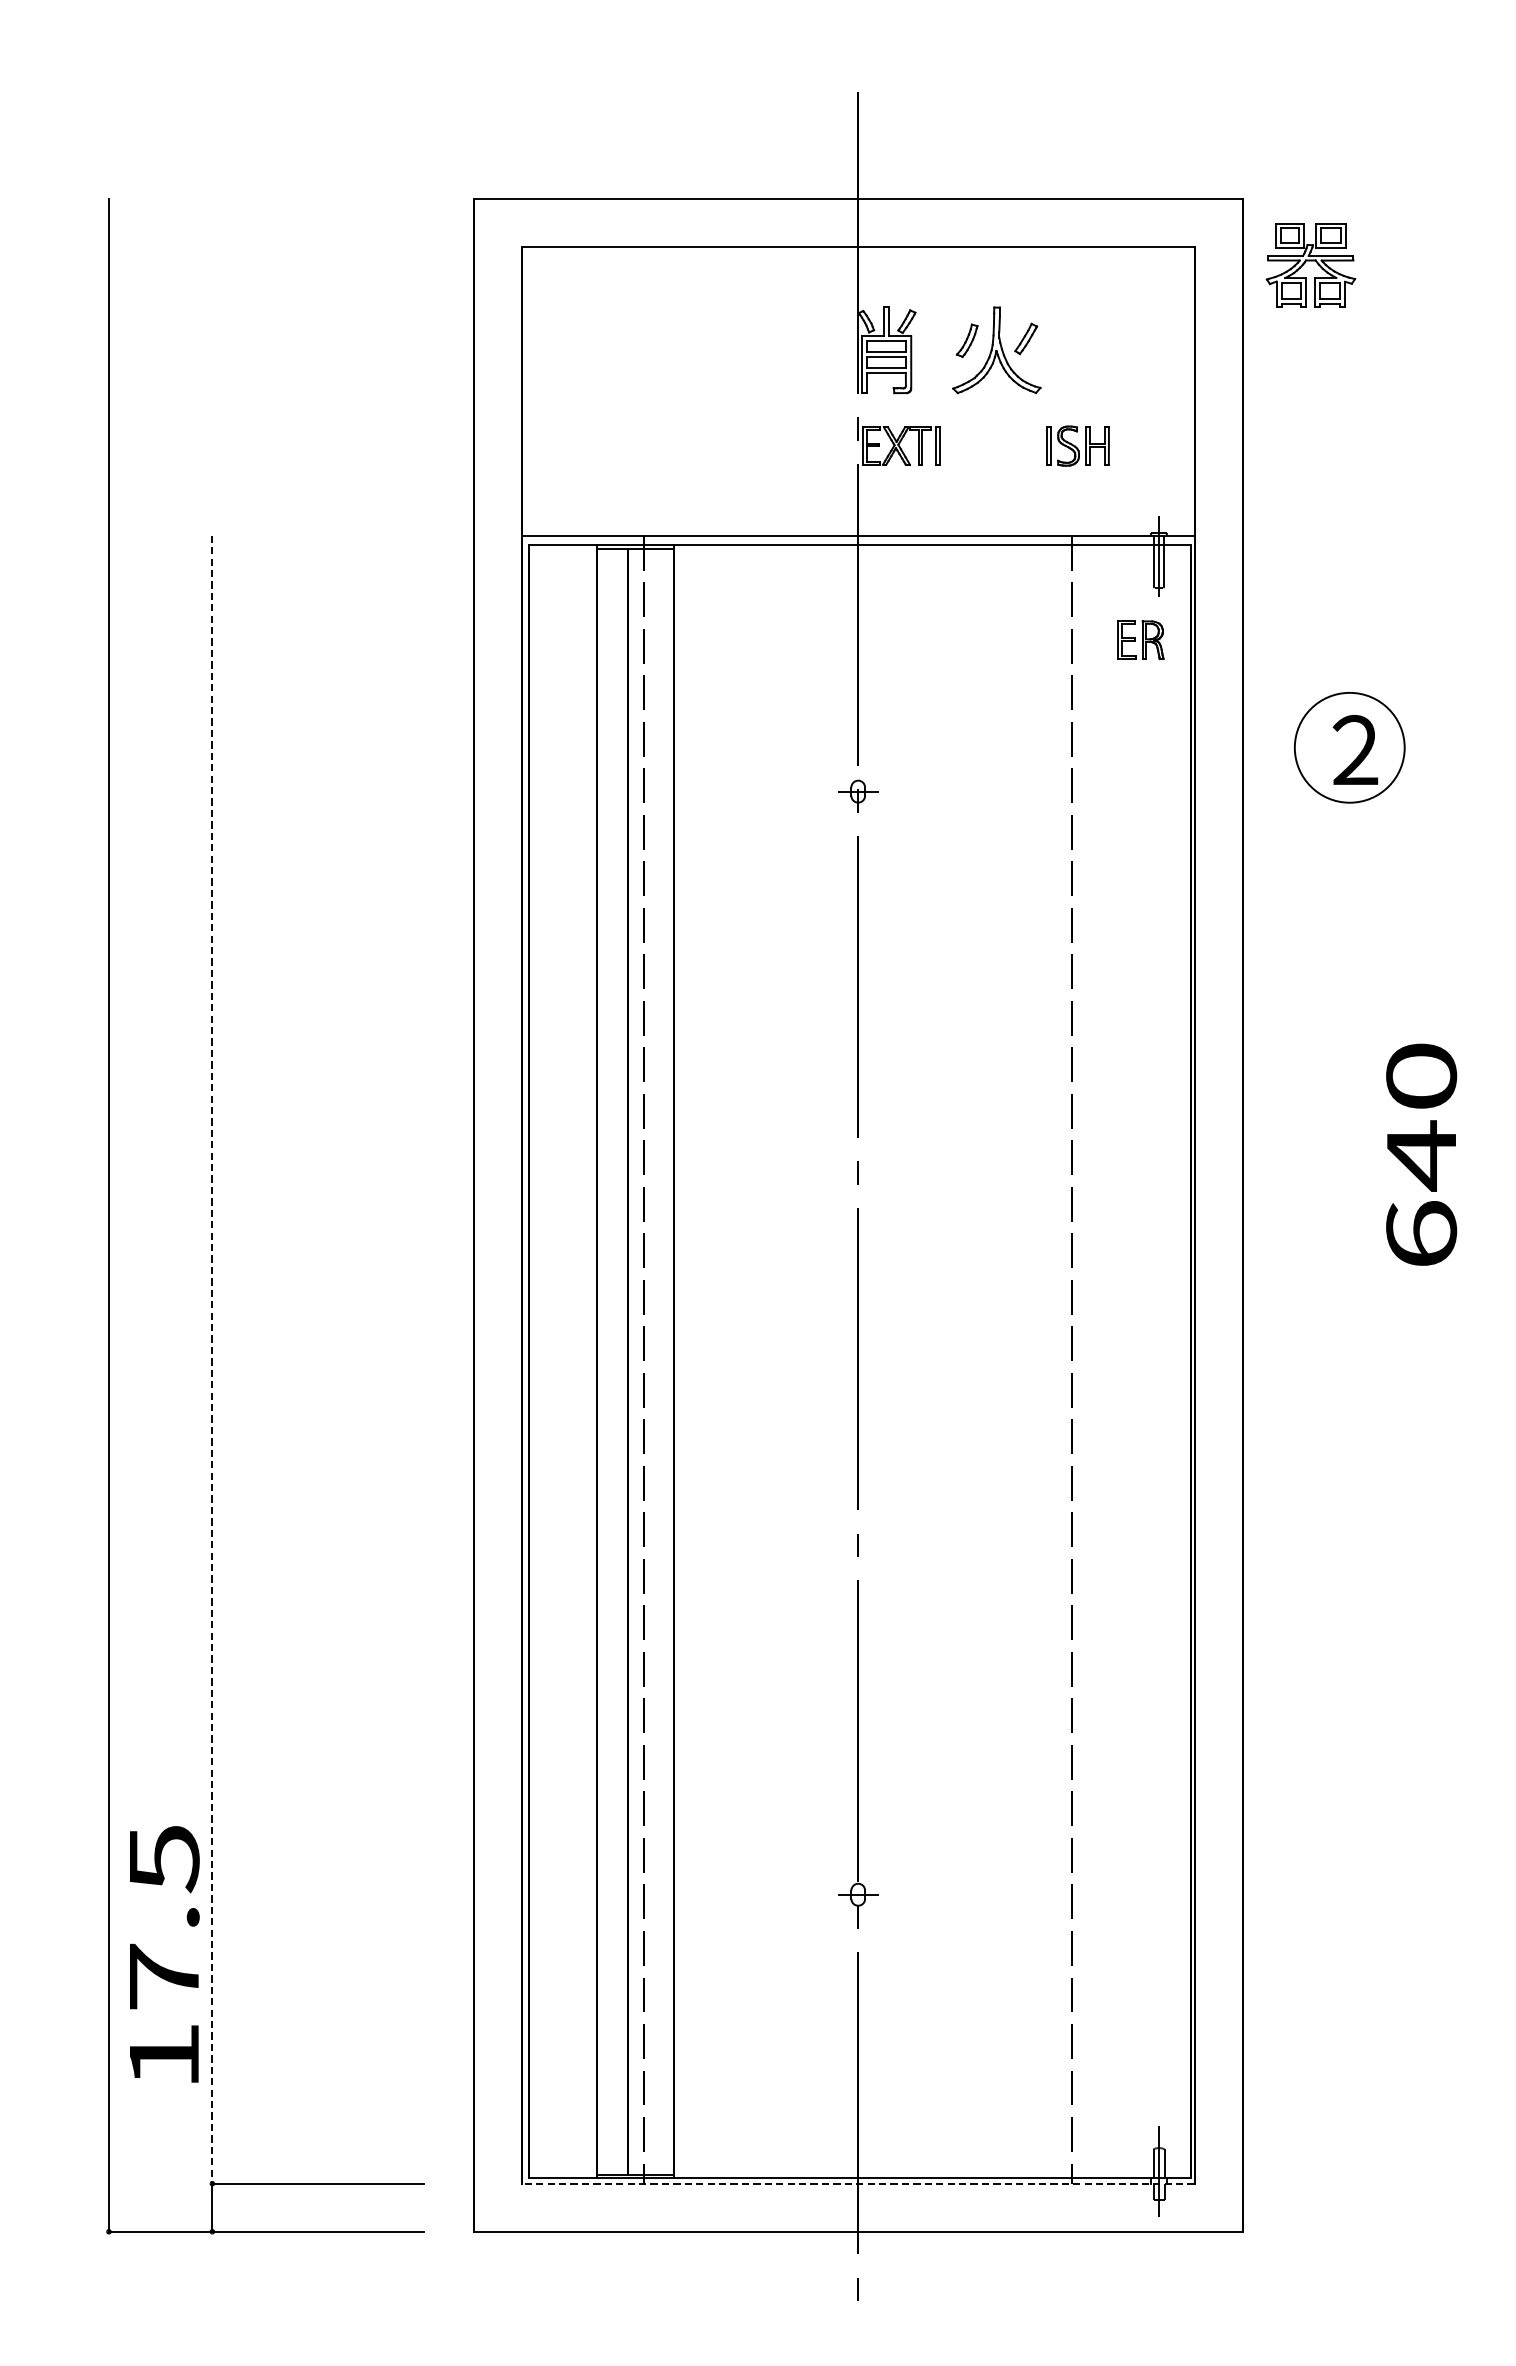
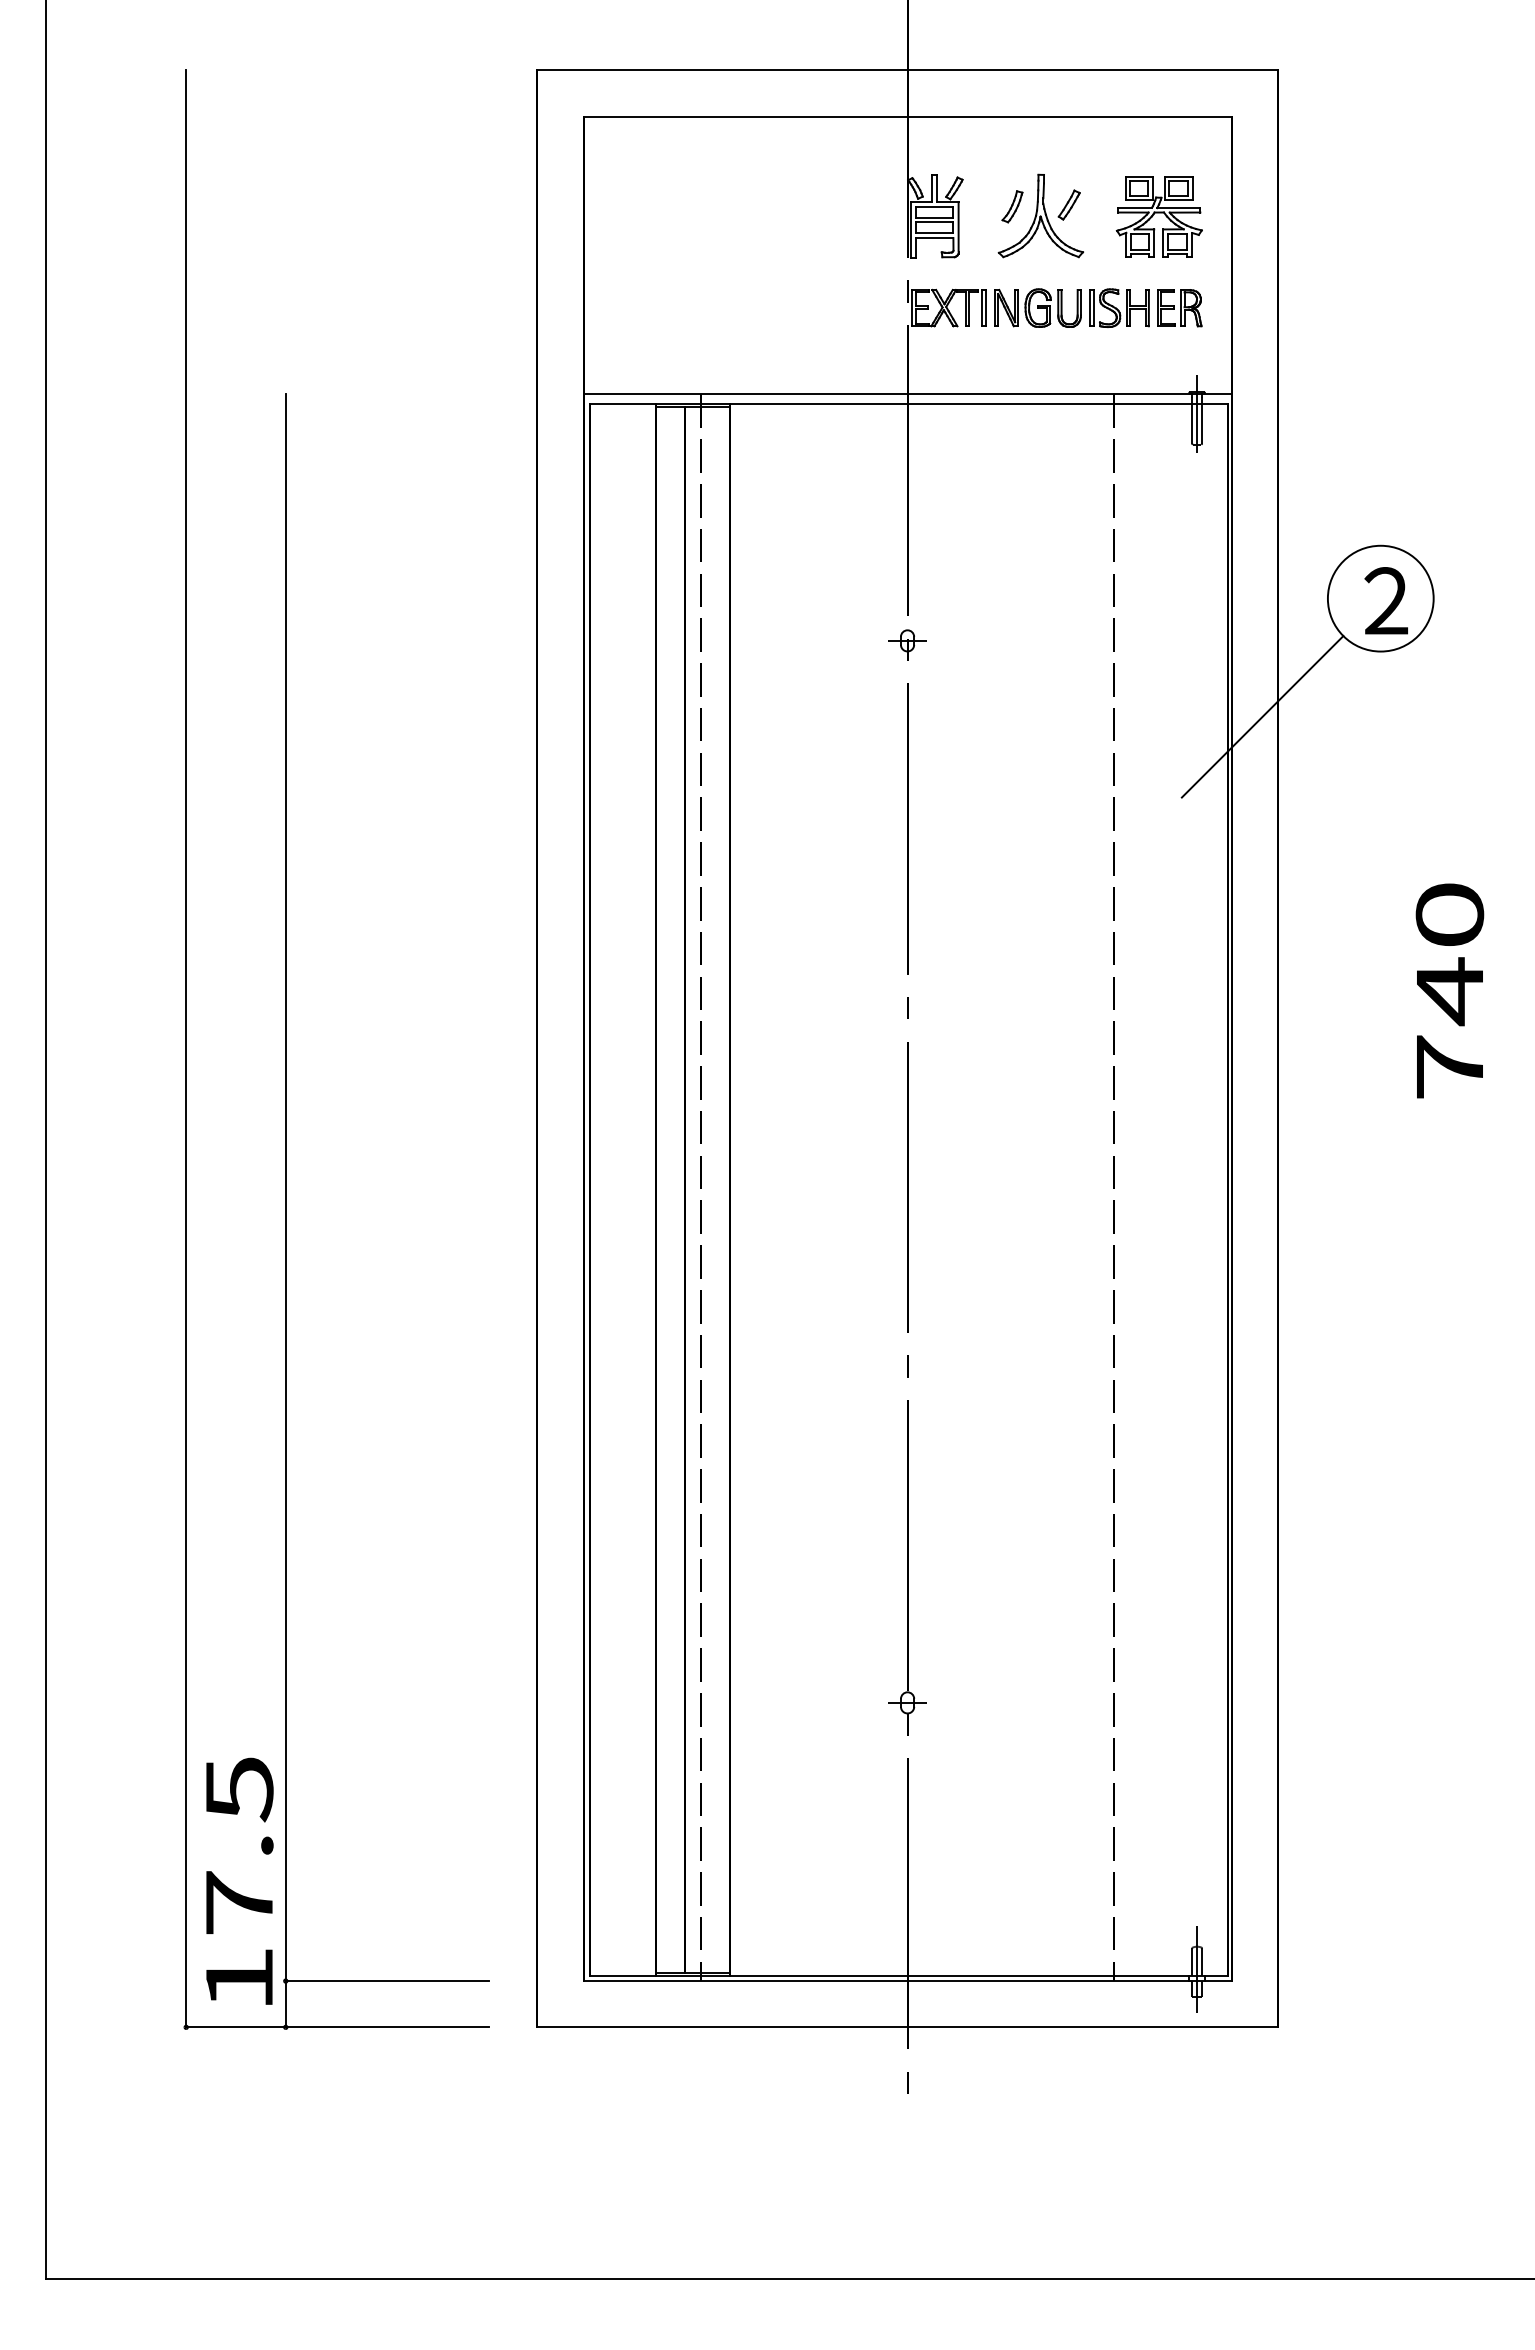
part: (1309, 264) -> (1158, 216), moved
part: (993, 445) -> (1037, 307), added
part: (1140, 640) -> (1179, 308), moved
line: (1226, 870) -> (1262, 716), added
text: (1421, 1233) -> (1449, 1066), 640 -> 740
line: (212, 1360) -> (285, 1188), dashed -> solid
text: (164, 1953) -> (239, 1880), moved
line: (858, 2184) -> (907, 1981), dashed -> solid

